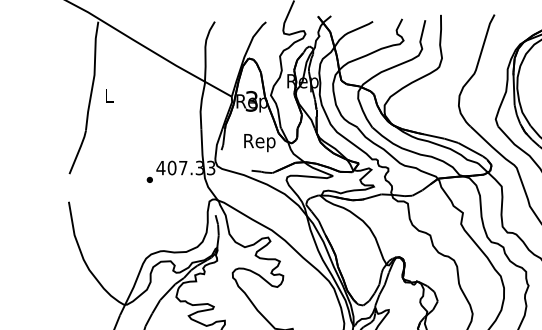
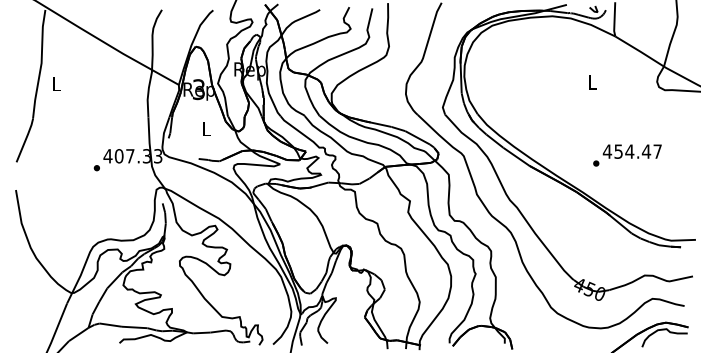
text: (259, 143) -> (206, 131), Rep -> L

